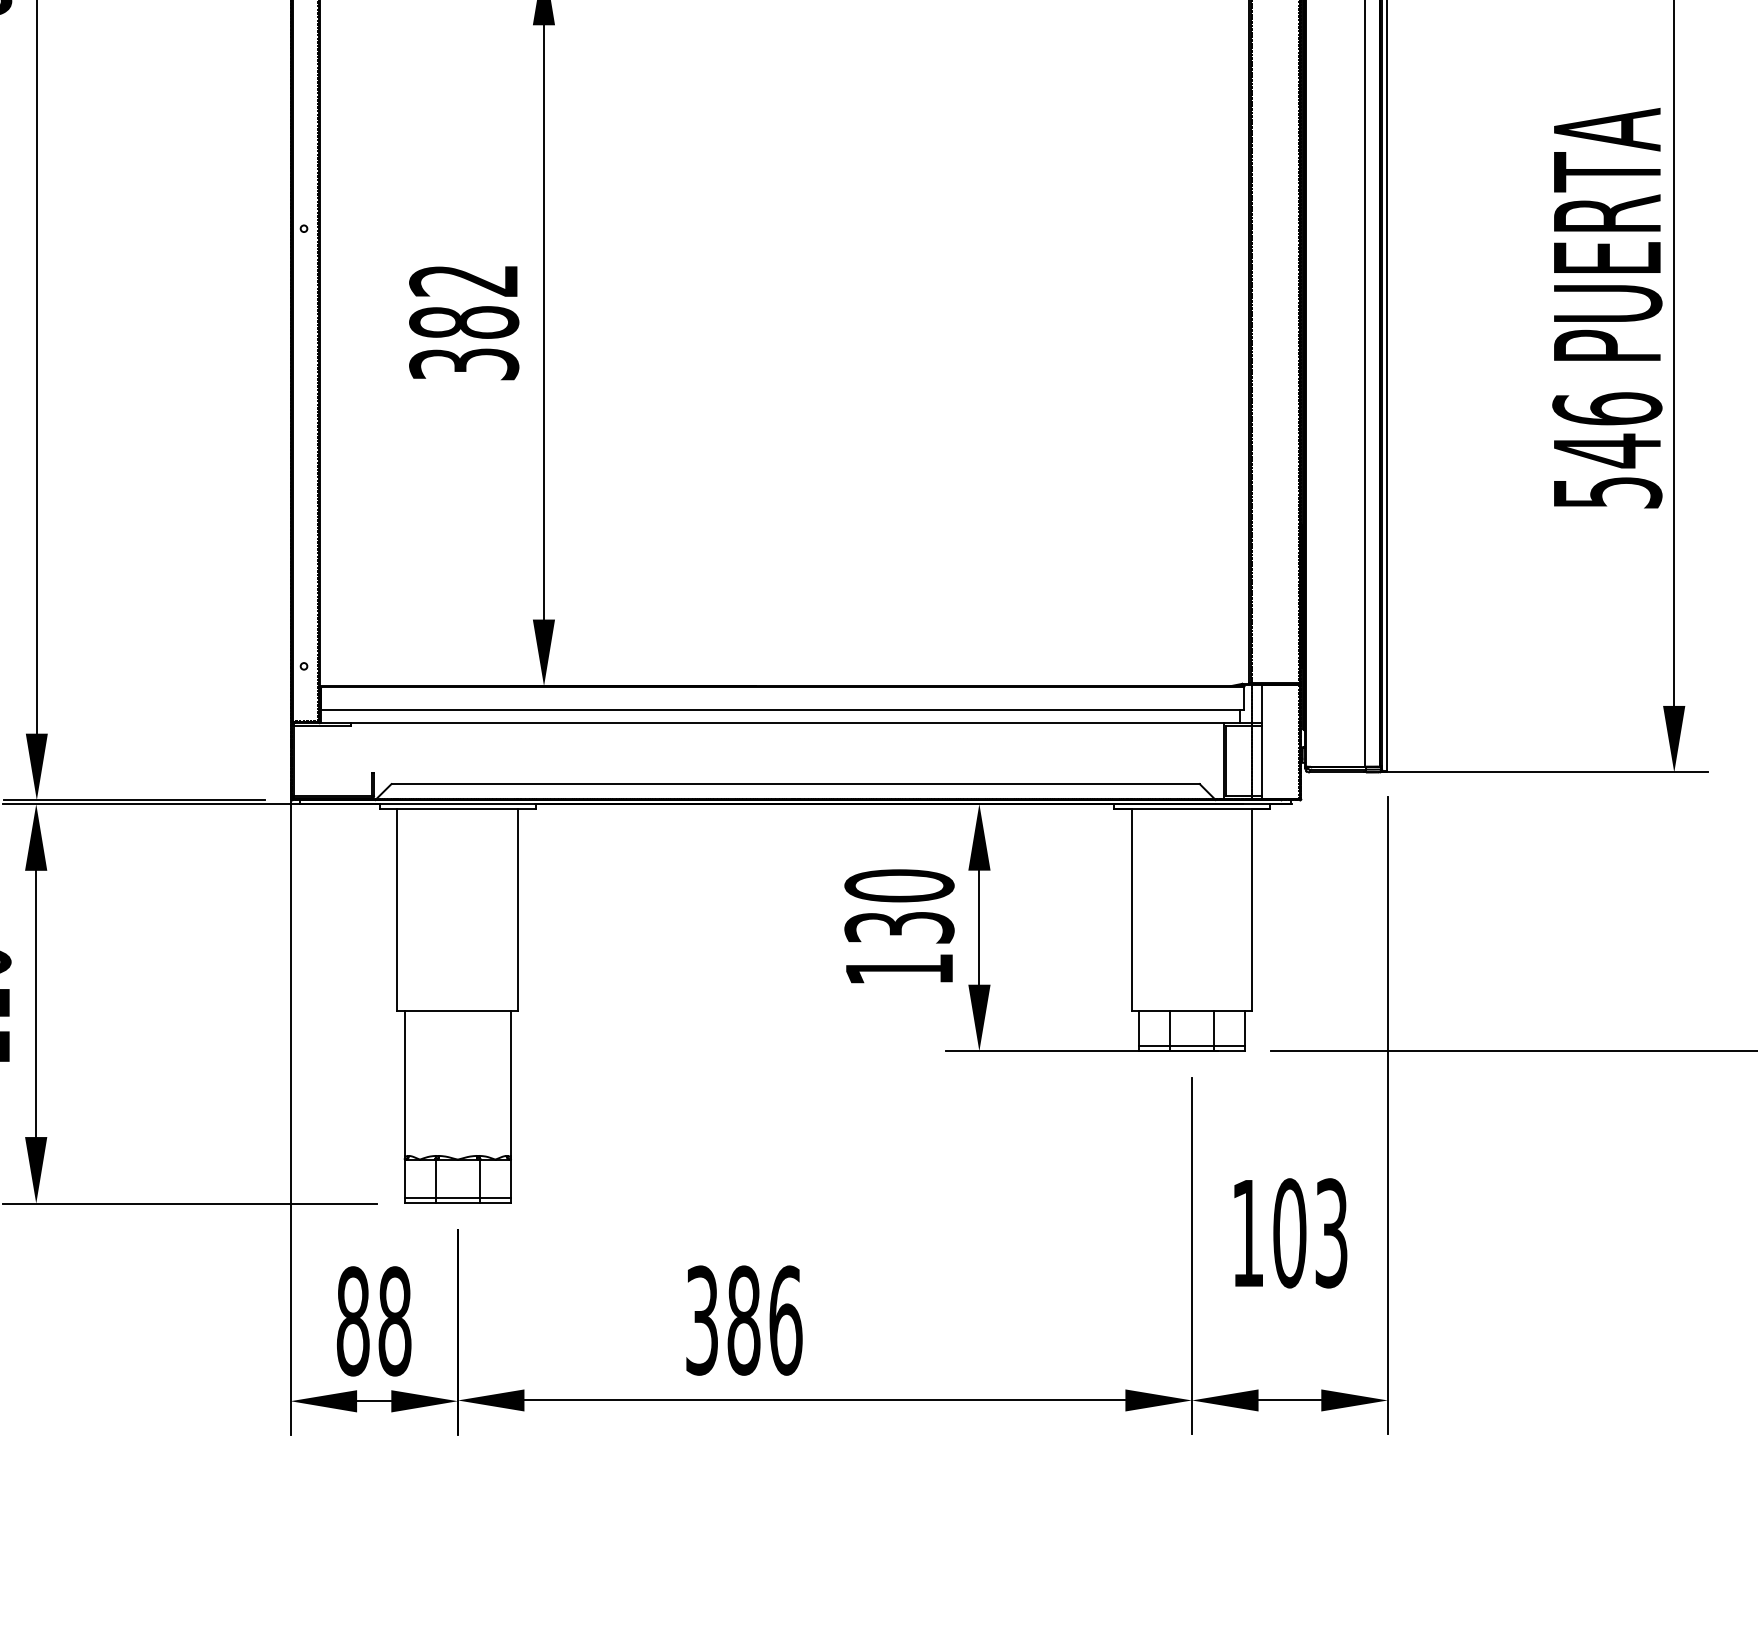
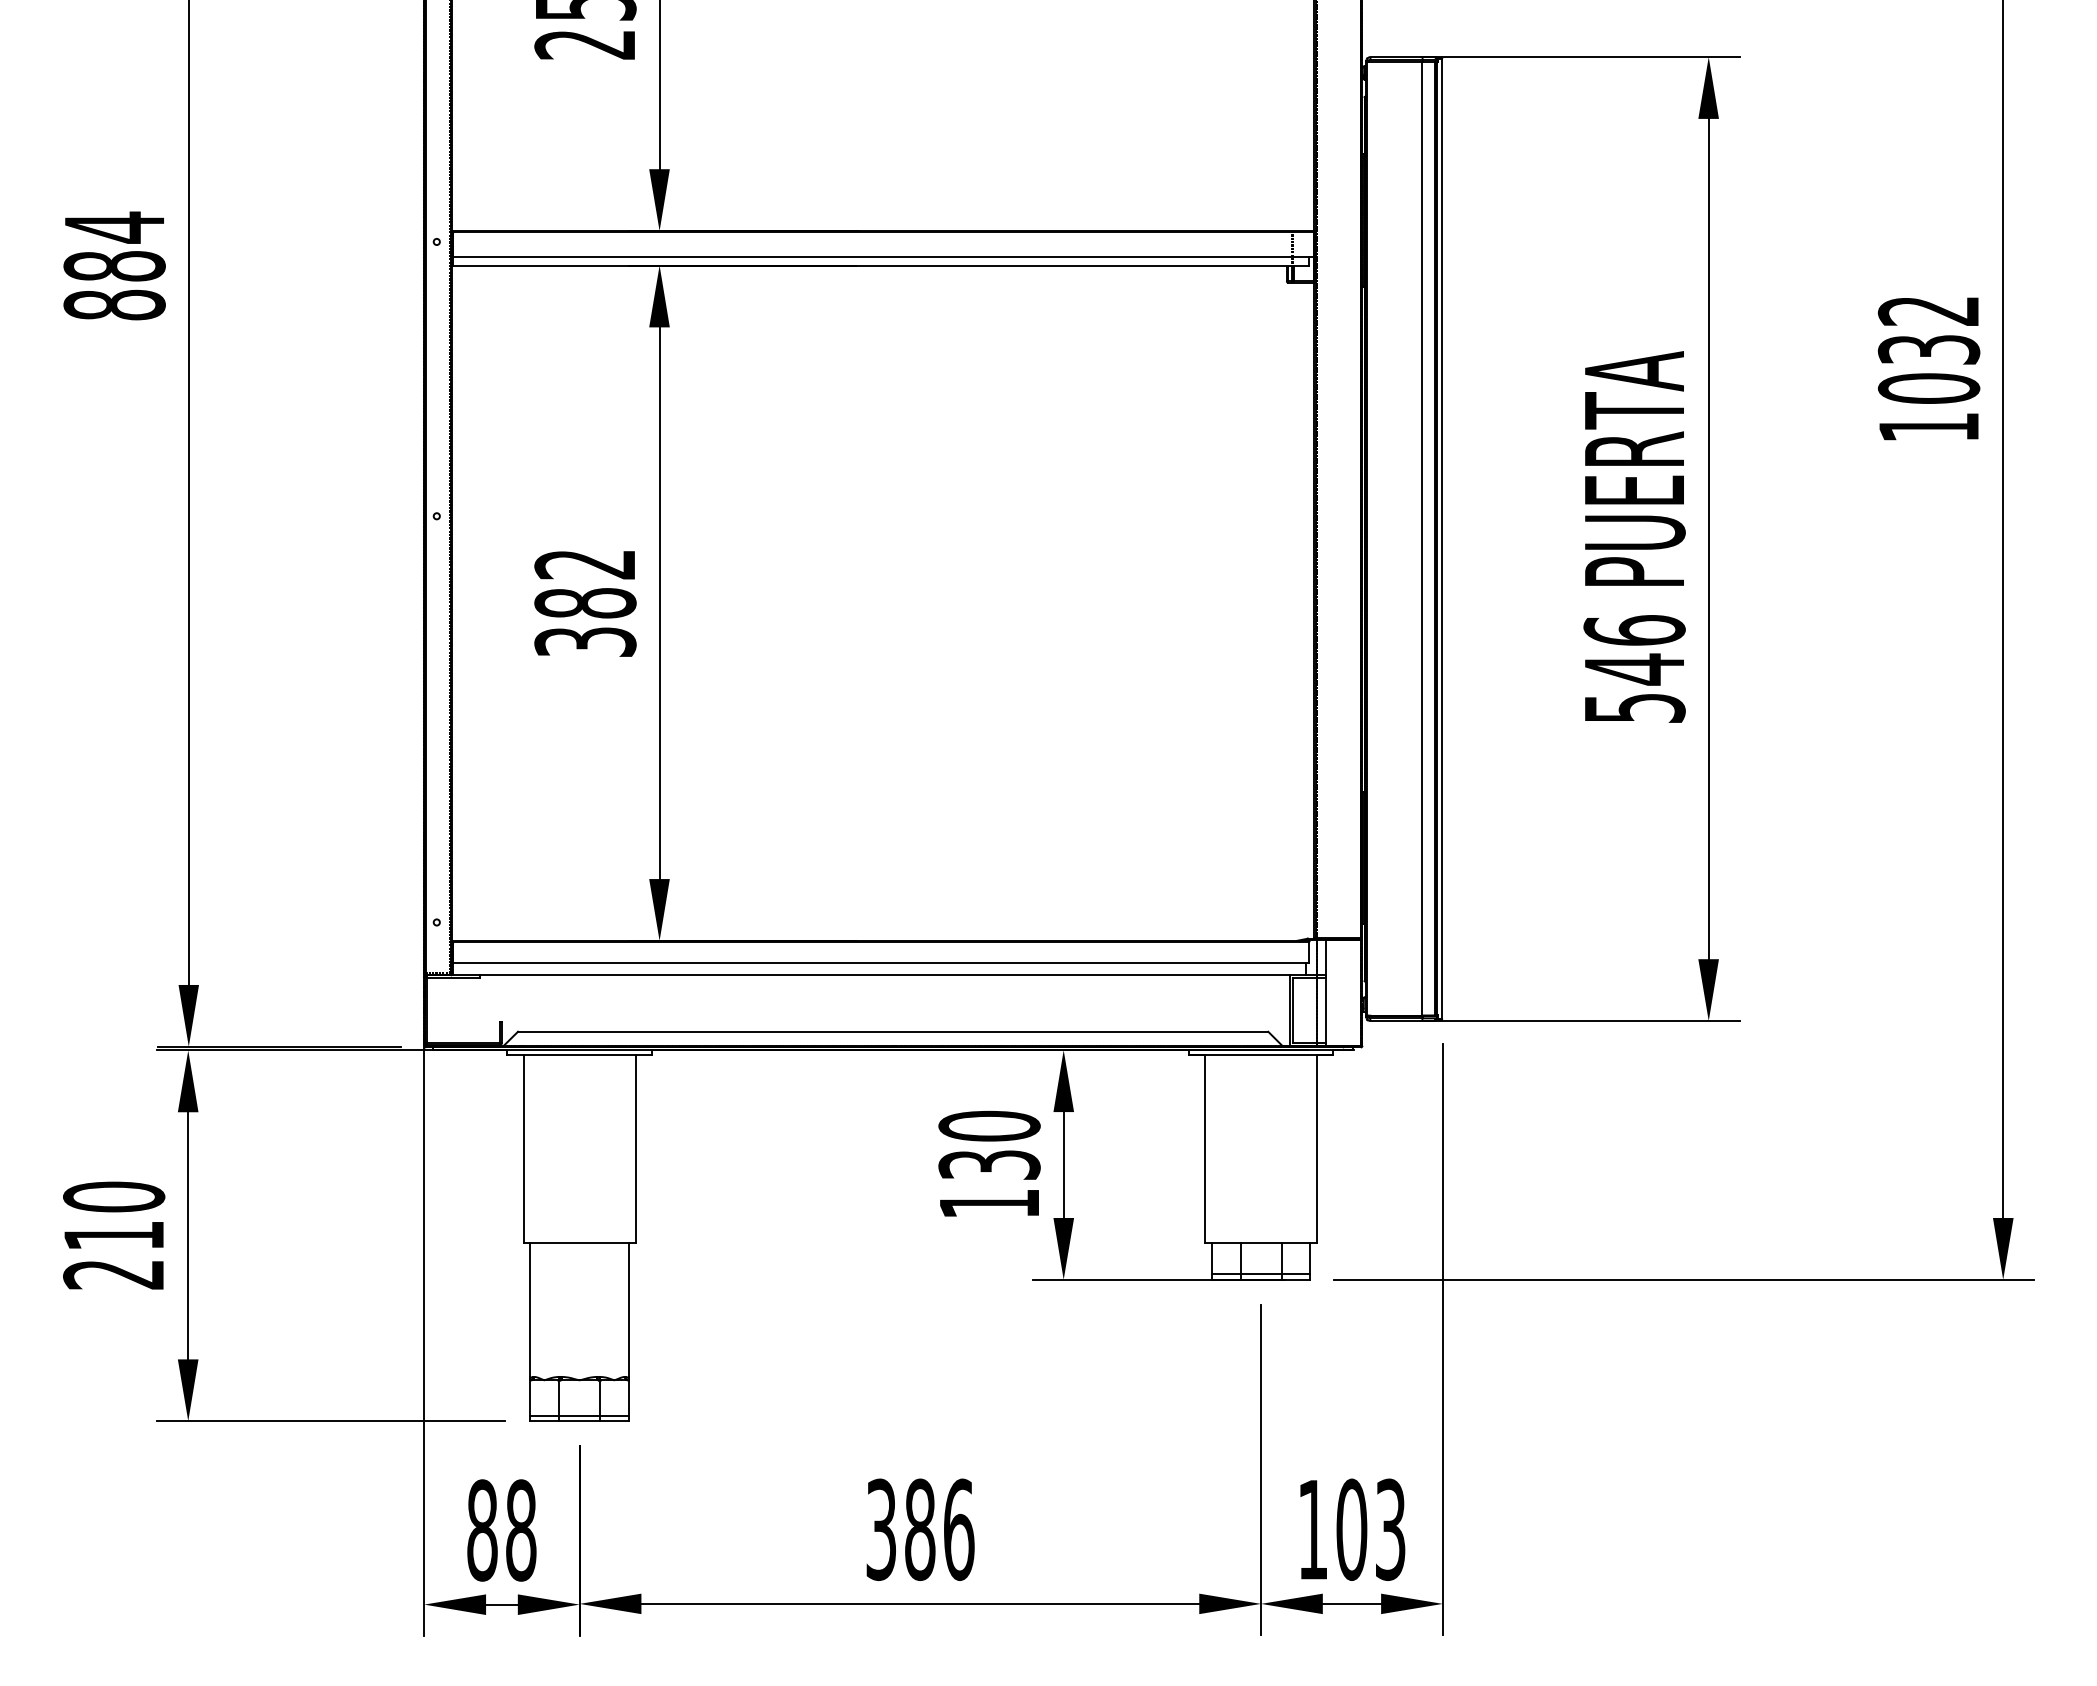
text: (1607, 307) -> (1634, 536), moved
text: (1290, 1233) -> (1352, 1529), moved
text: (744, 1320) -> (920, 1529), moved

